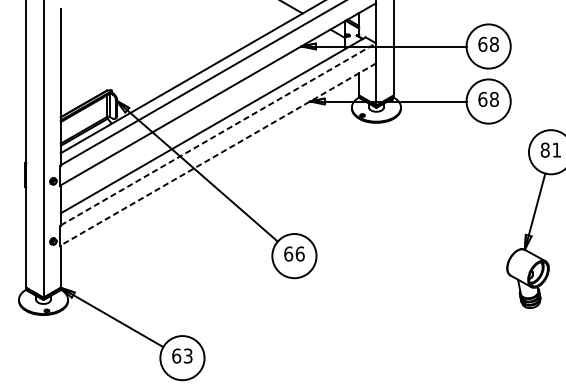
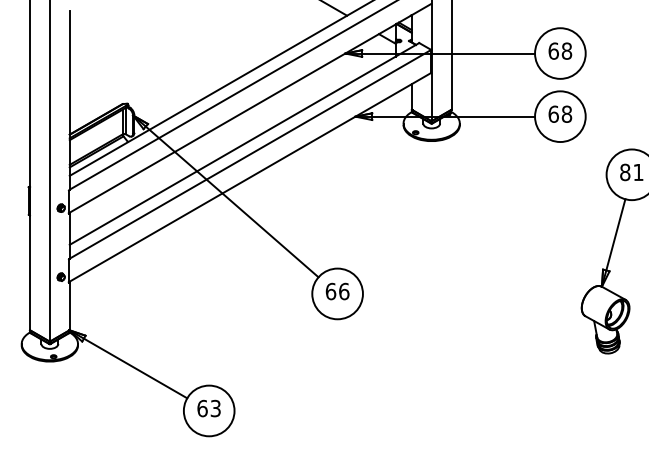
line: (218, 134) -> (250, 154), dashed -> solid
line: (217, 154) -> (249, 177), dashed -> solid

